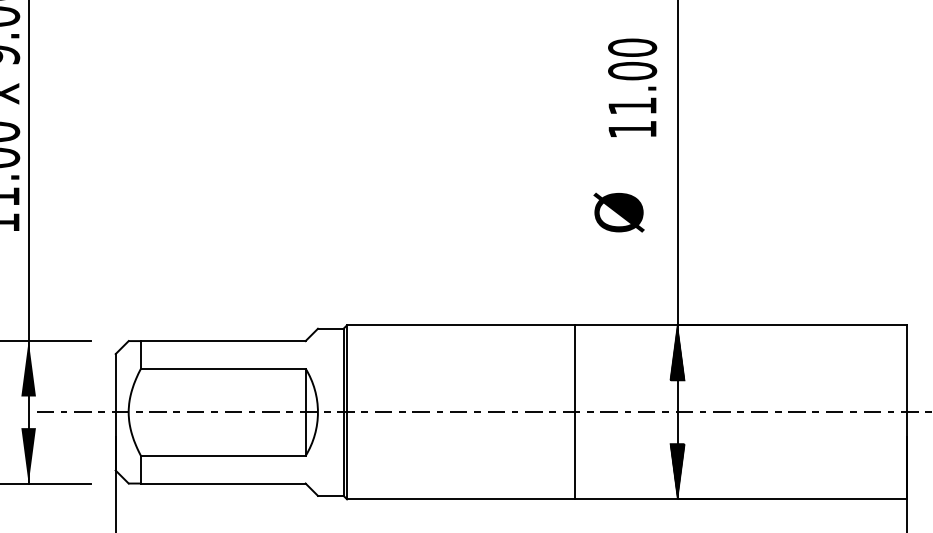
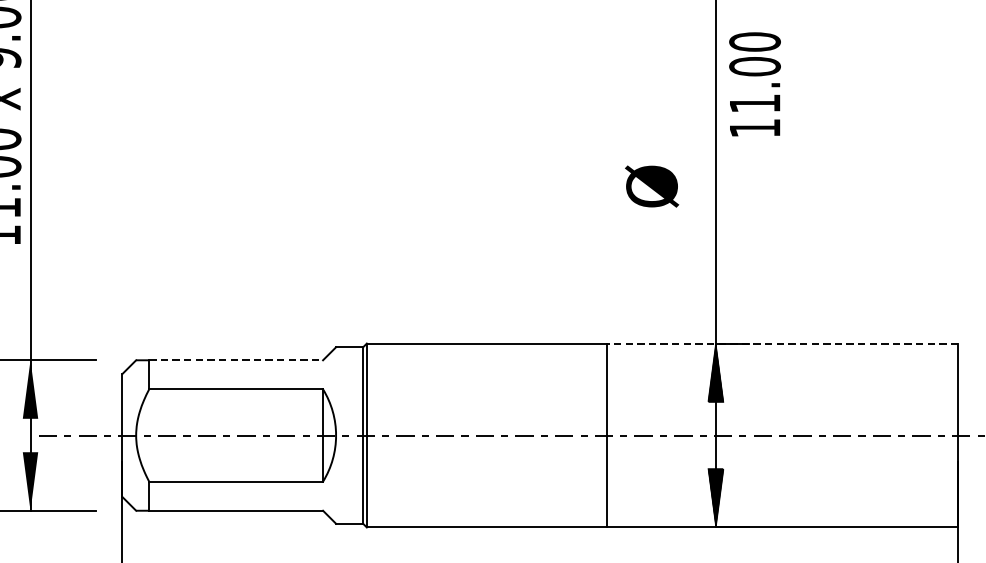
text: (632, 87) -> (754, 83), moved
text: (618, 212) -> (651, 186), moved
line: (740, 325) -> (782, 343), solid -> dashed
line: (223, 341) -> (236, 360), solid -> dashed

